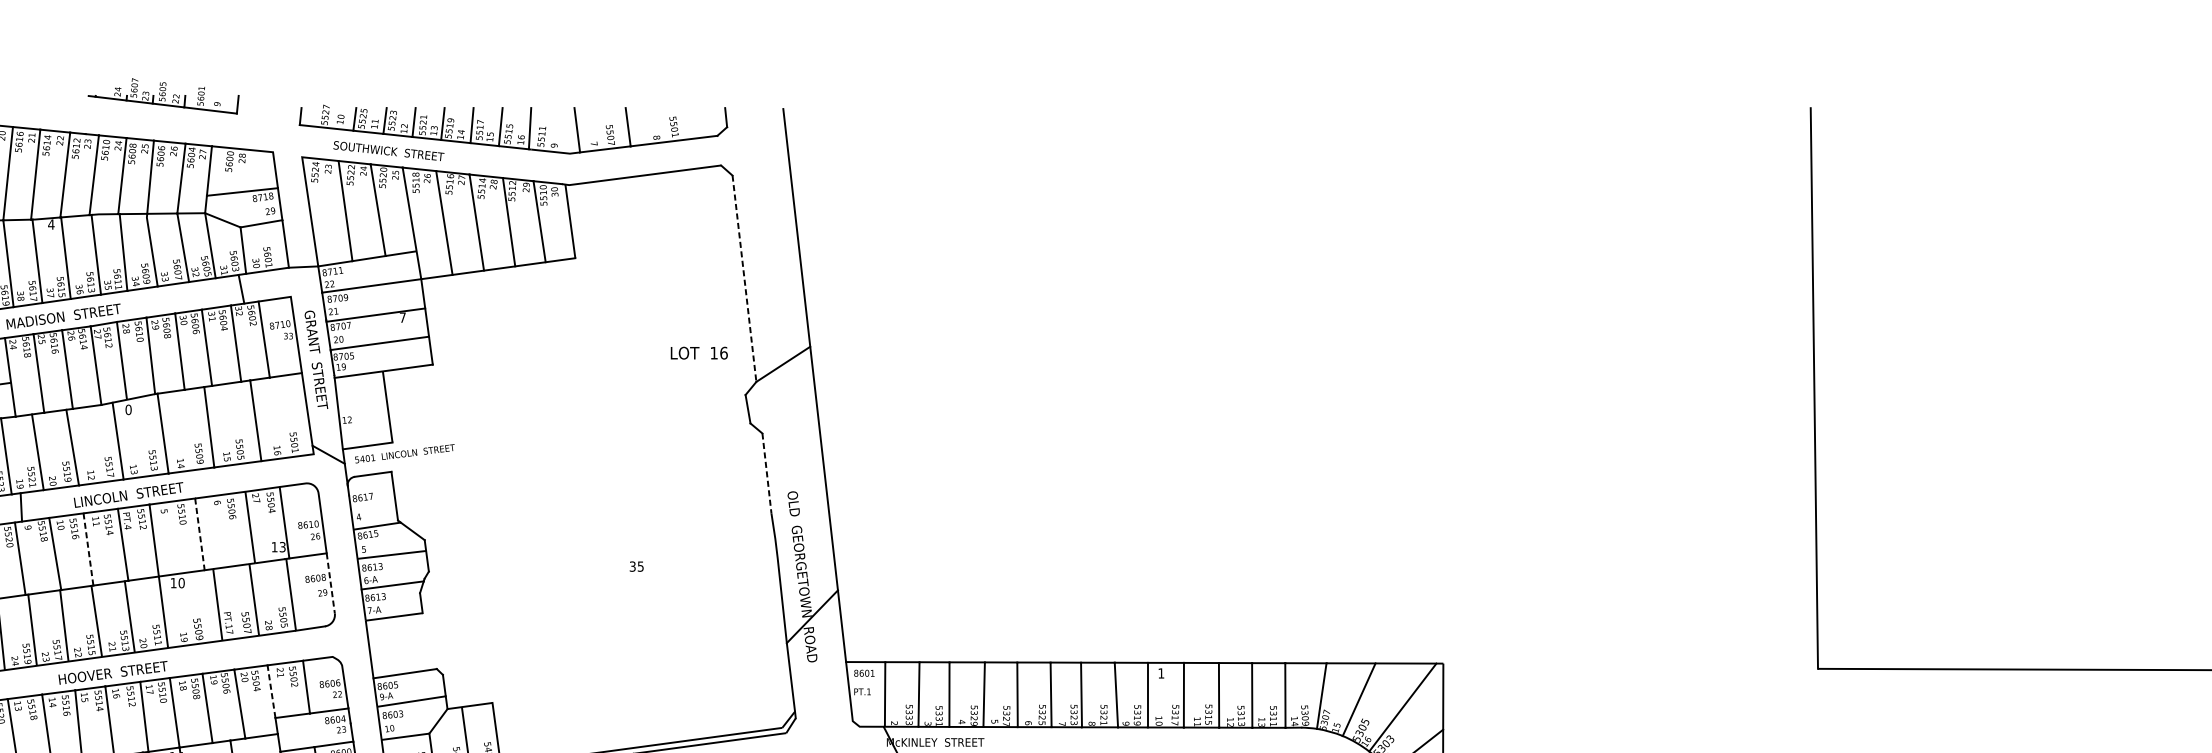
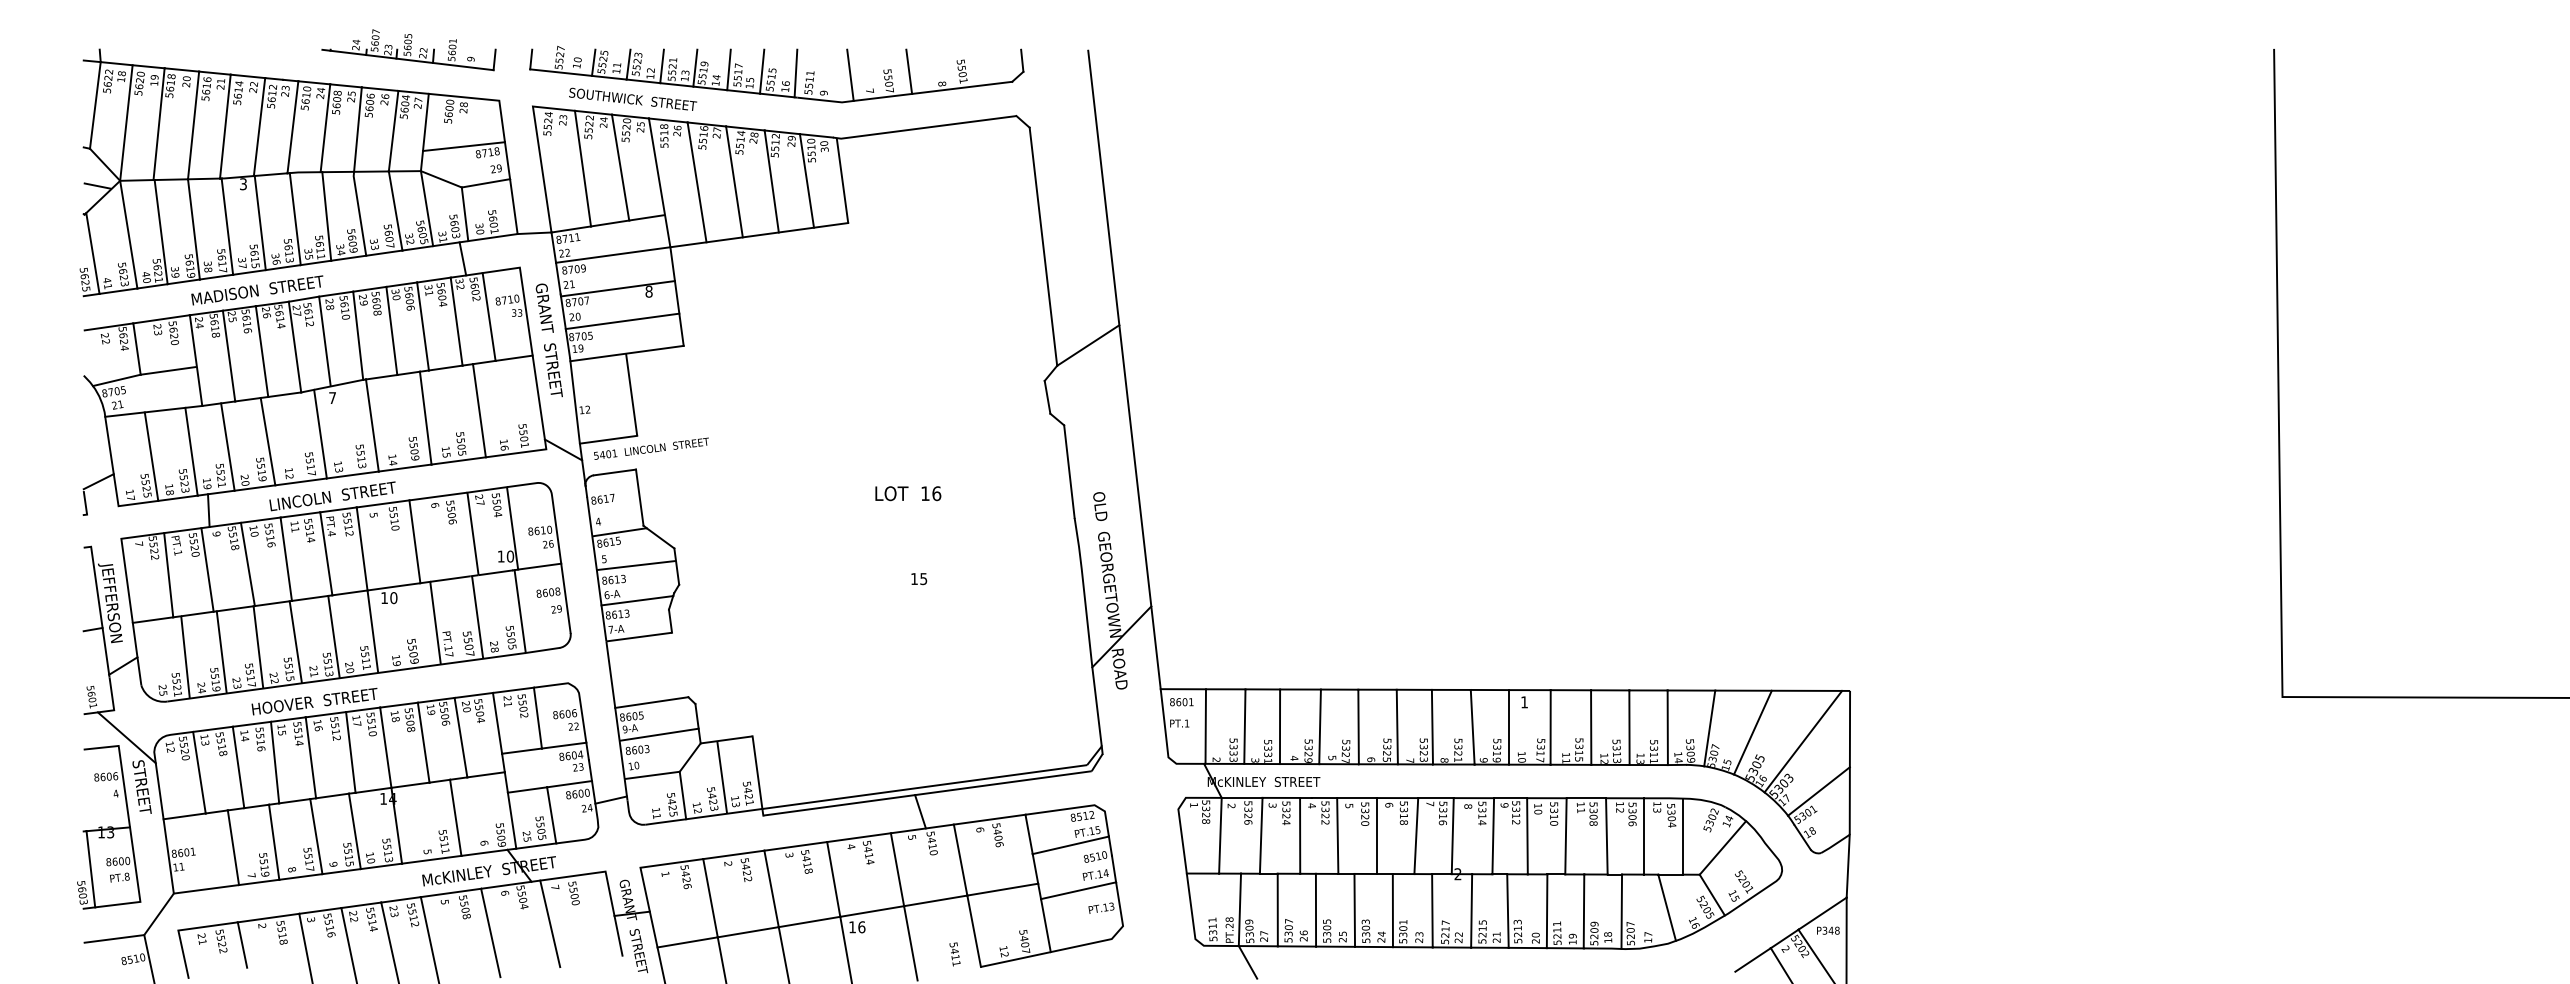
part: (163, 96) -> (408, 50), moved
text: (51, 224) -> (243, 184), 4 -> 3
line: (744, 278) -> (1043, 246), dashed -> solid
text: (402, 317) -> (648, 291), 7 -> 8
text: (699, 353) -> (908, 493), moved
text: (128, 410) -> (332, 398), 0 -> 7
line: (767, 473) -> (1069, 471), dashed -> solid
line: (199, 534) -> (414, 541), dashed -> solid
text: (282, 547) -> (510, 556), 13 -> 10
line: (88, 549) -> (286, 559), dashed -> solid
text: (632, 567) -> (914, 579), 35 -> 15
line: (330, 583) -> (565, 598), dashed -> solid
line: (271, 691) -> (497, 723), dashed -> solid

